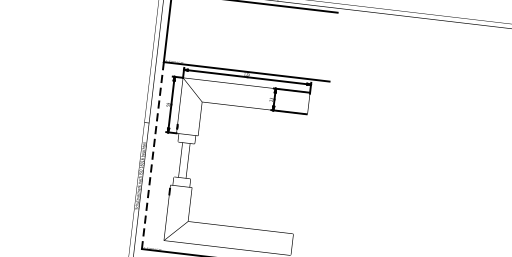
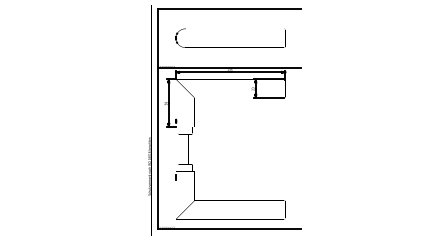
part: (250, 48) -> (230, 47), added
line: (153, 155) -> (158, 148), dashed -> solid

